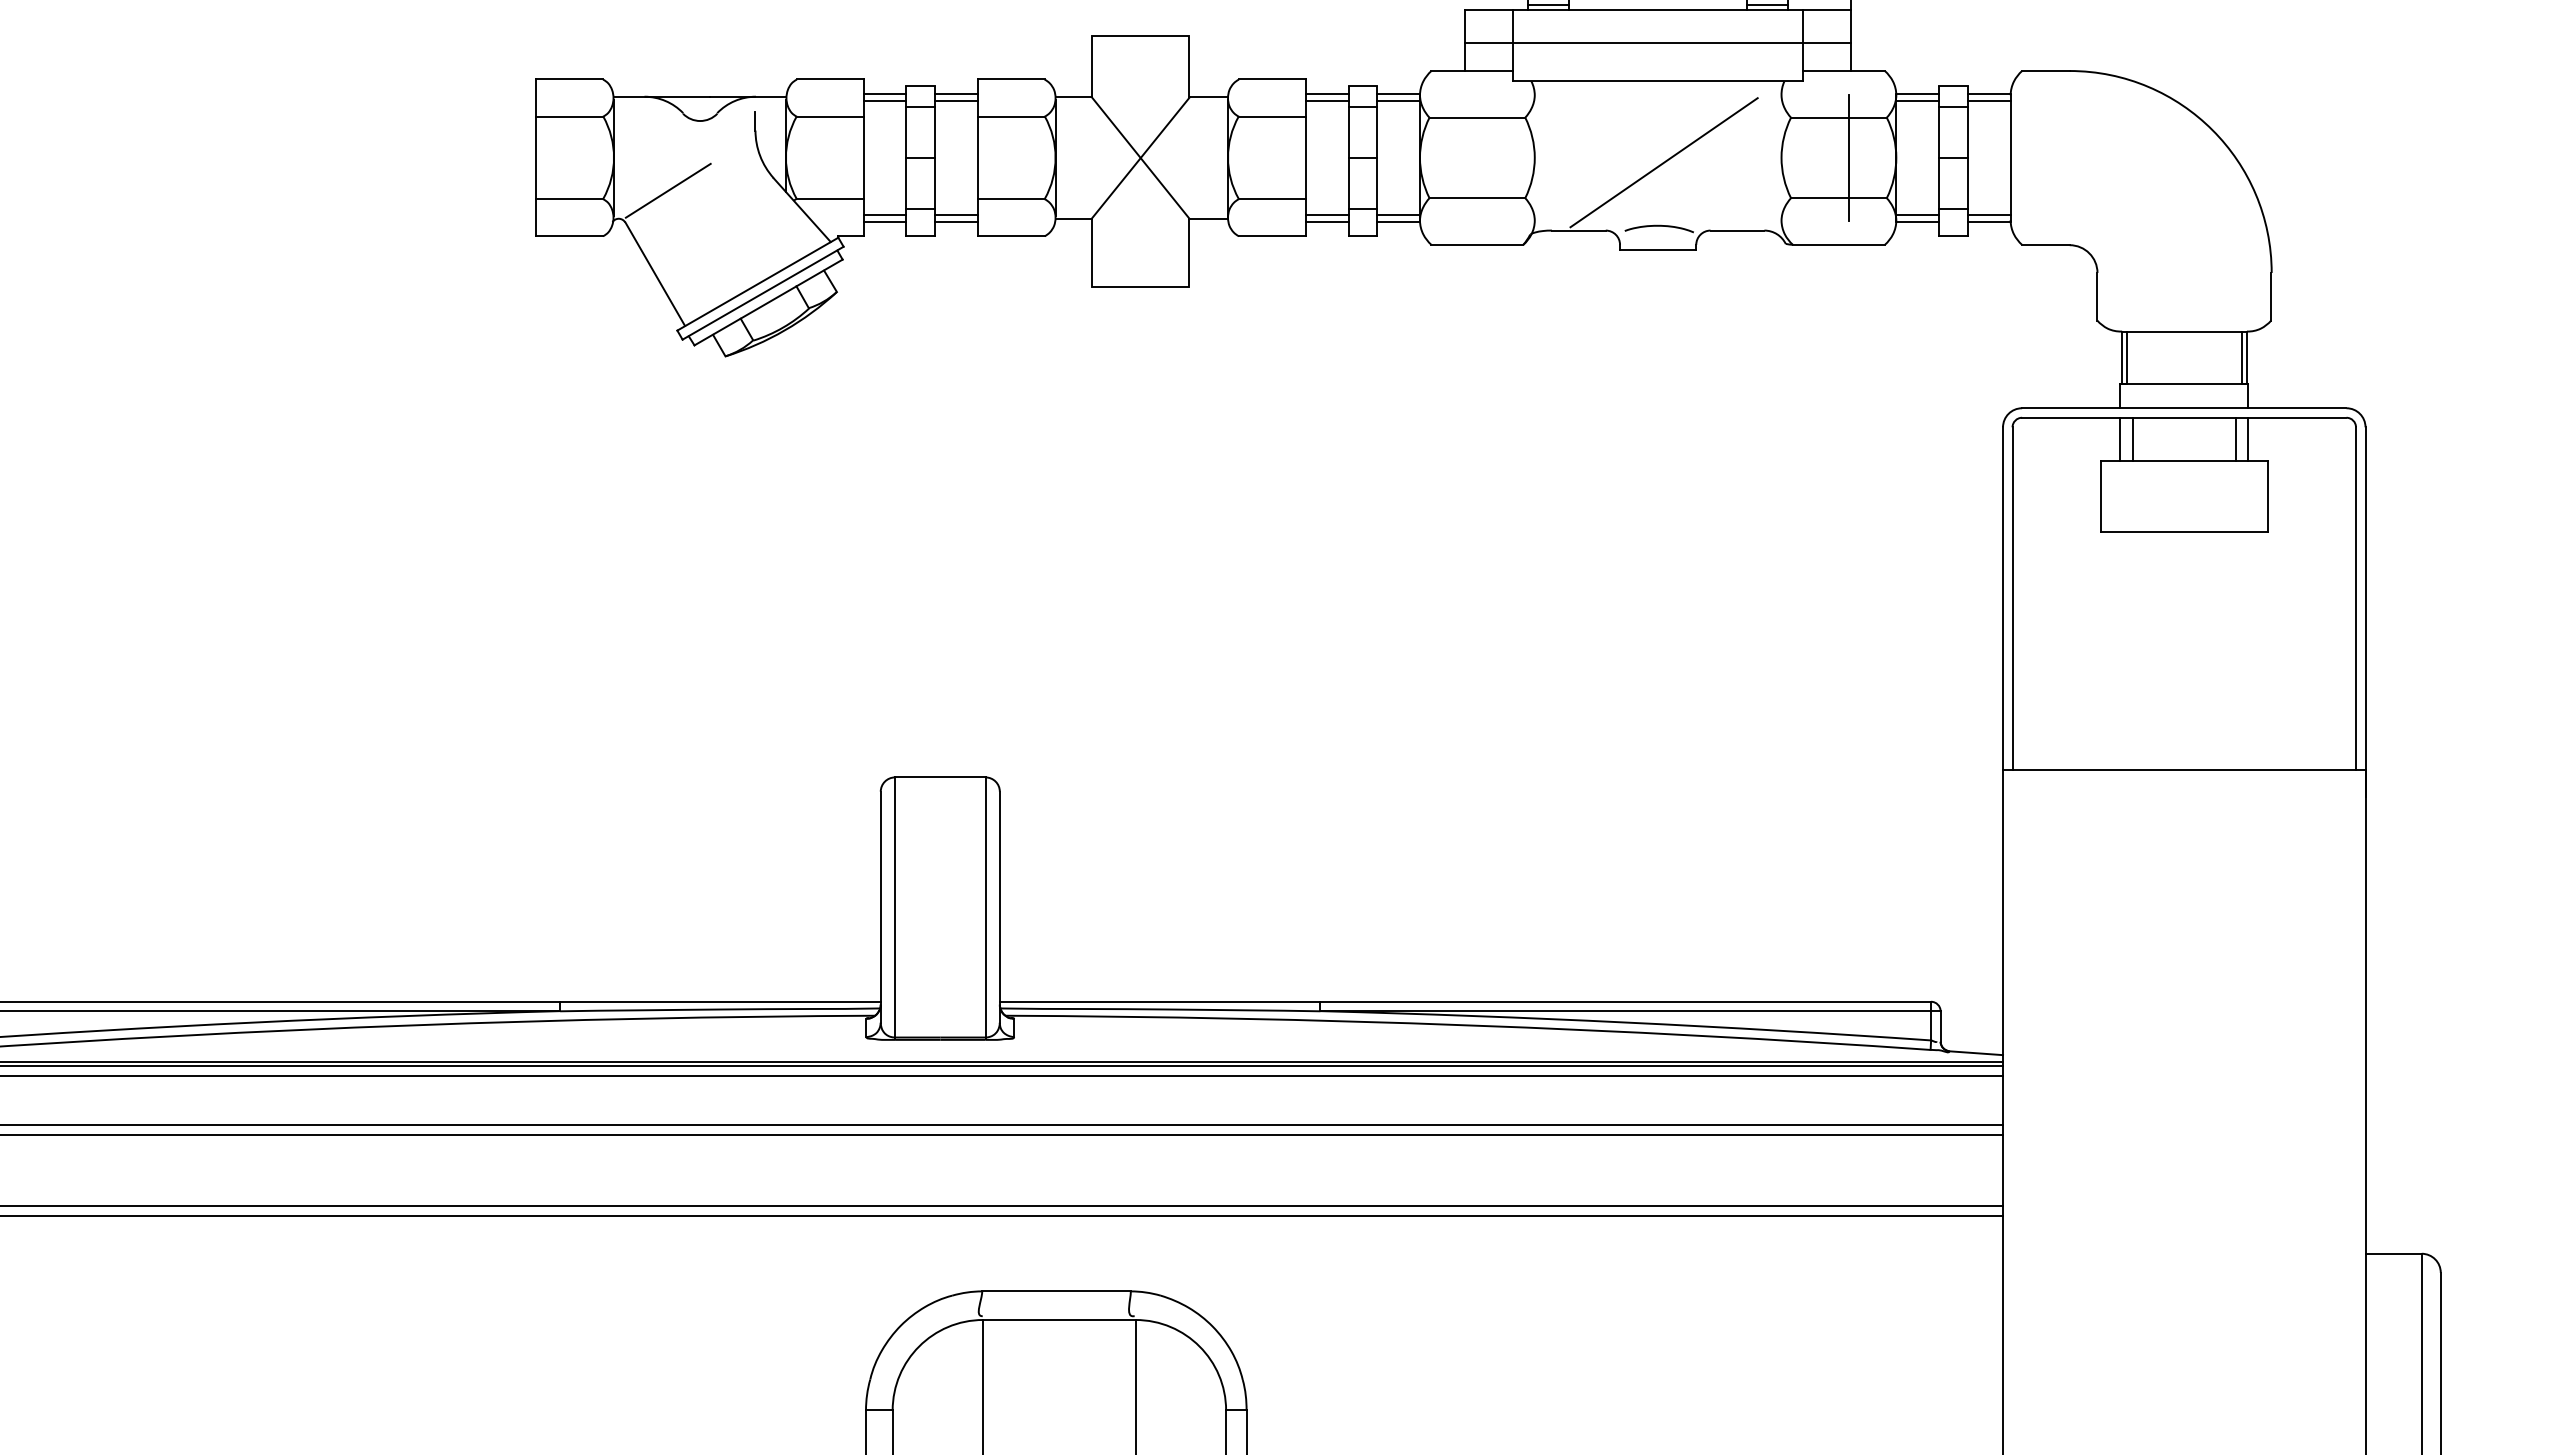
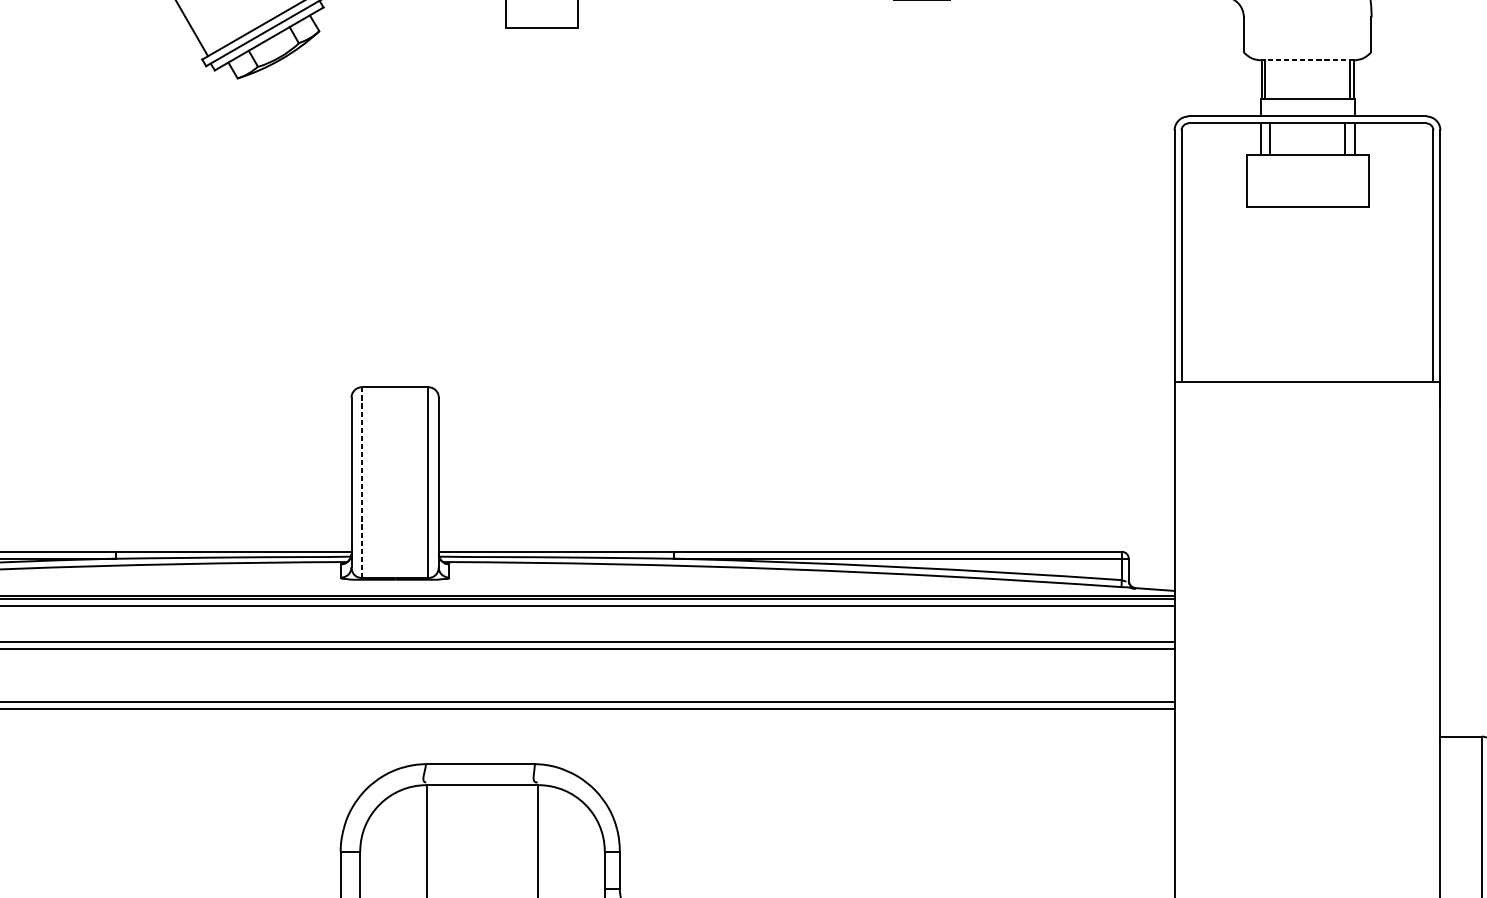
line: (2184, 331) -> (1307, 60), solid -> dashed
line: (895, 906) -> (362, 481), solid -> dashed

